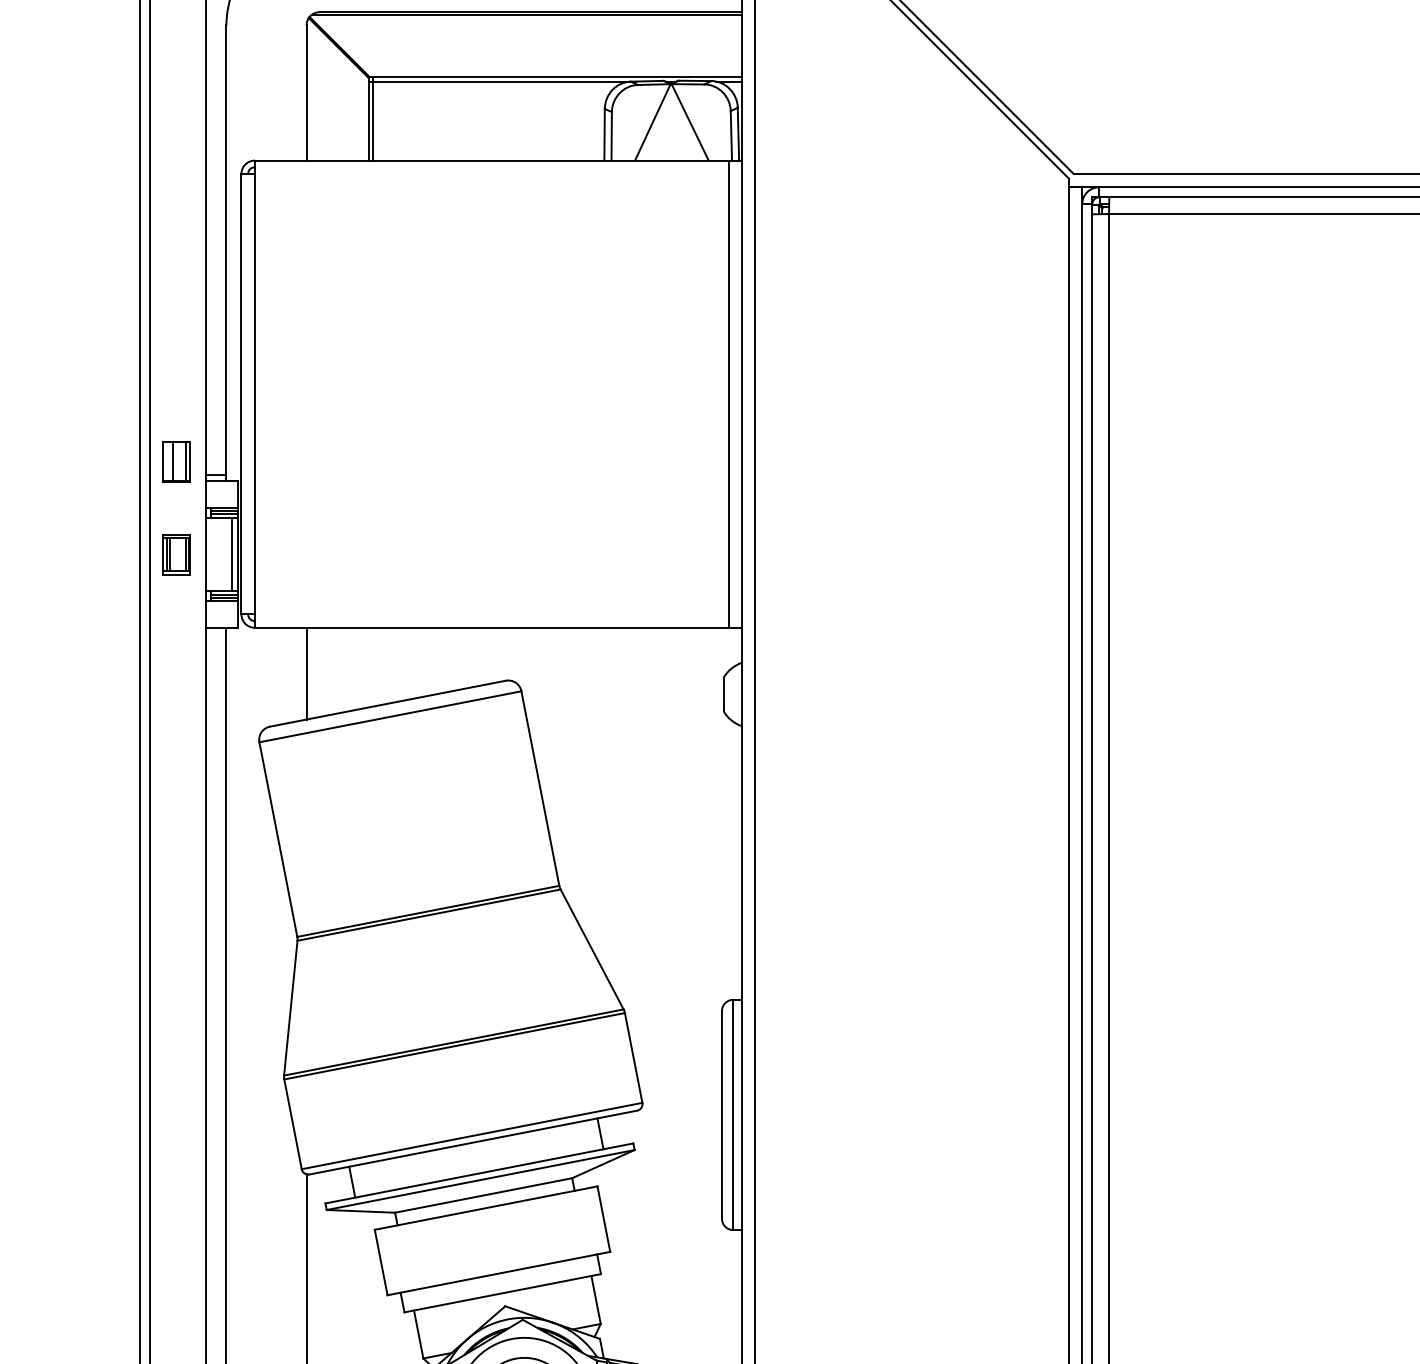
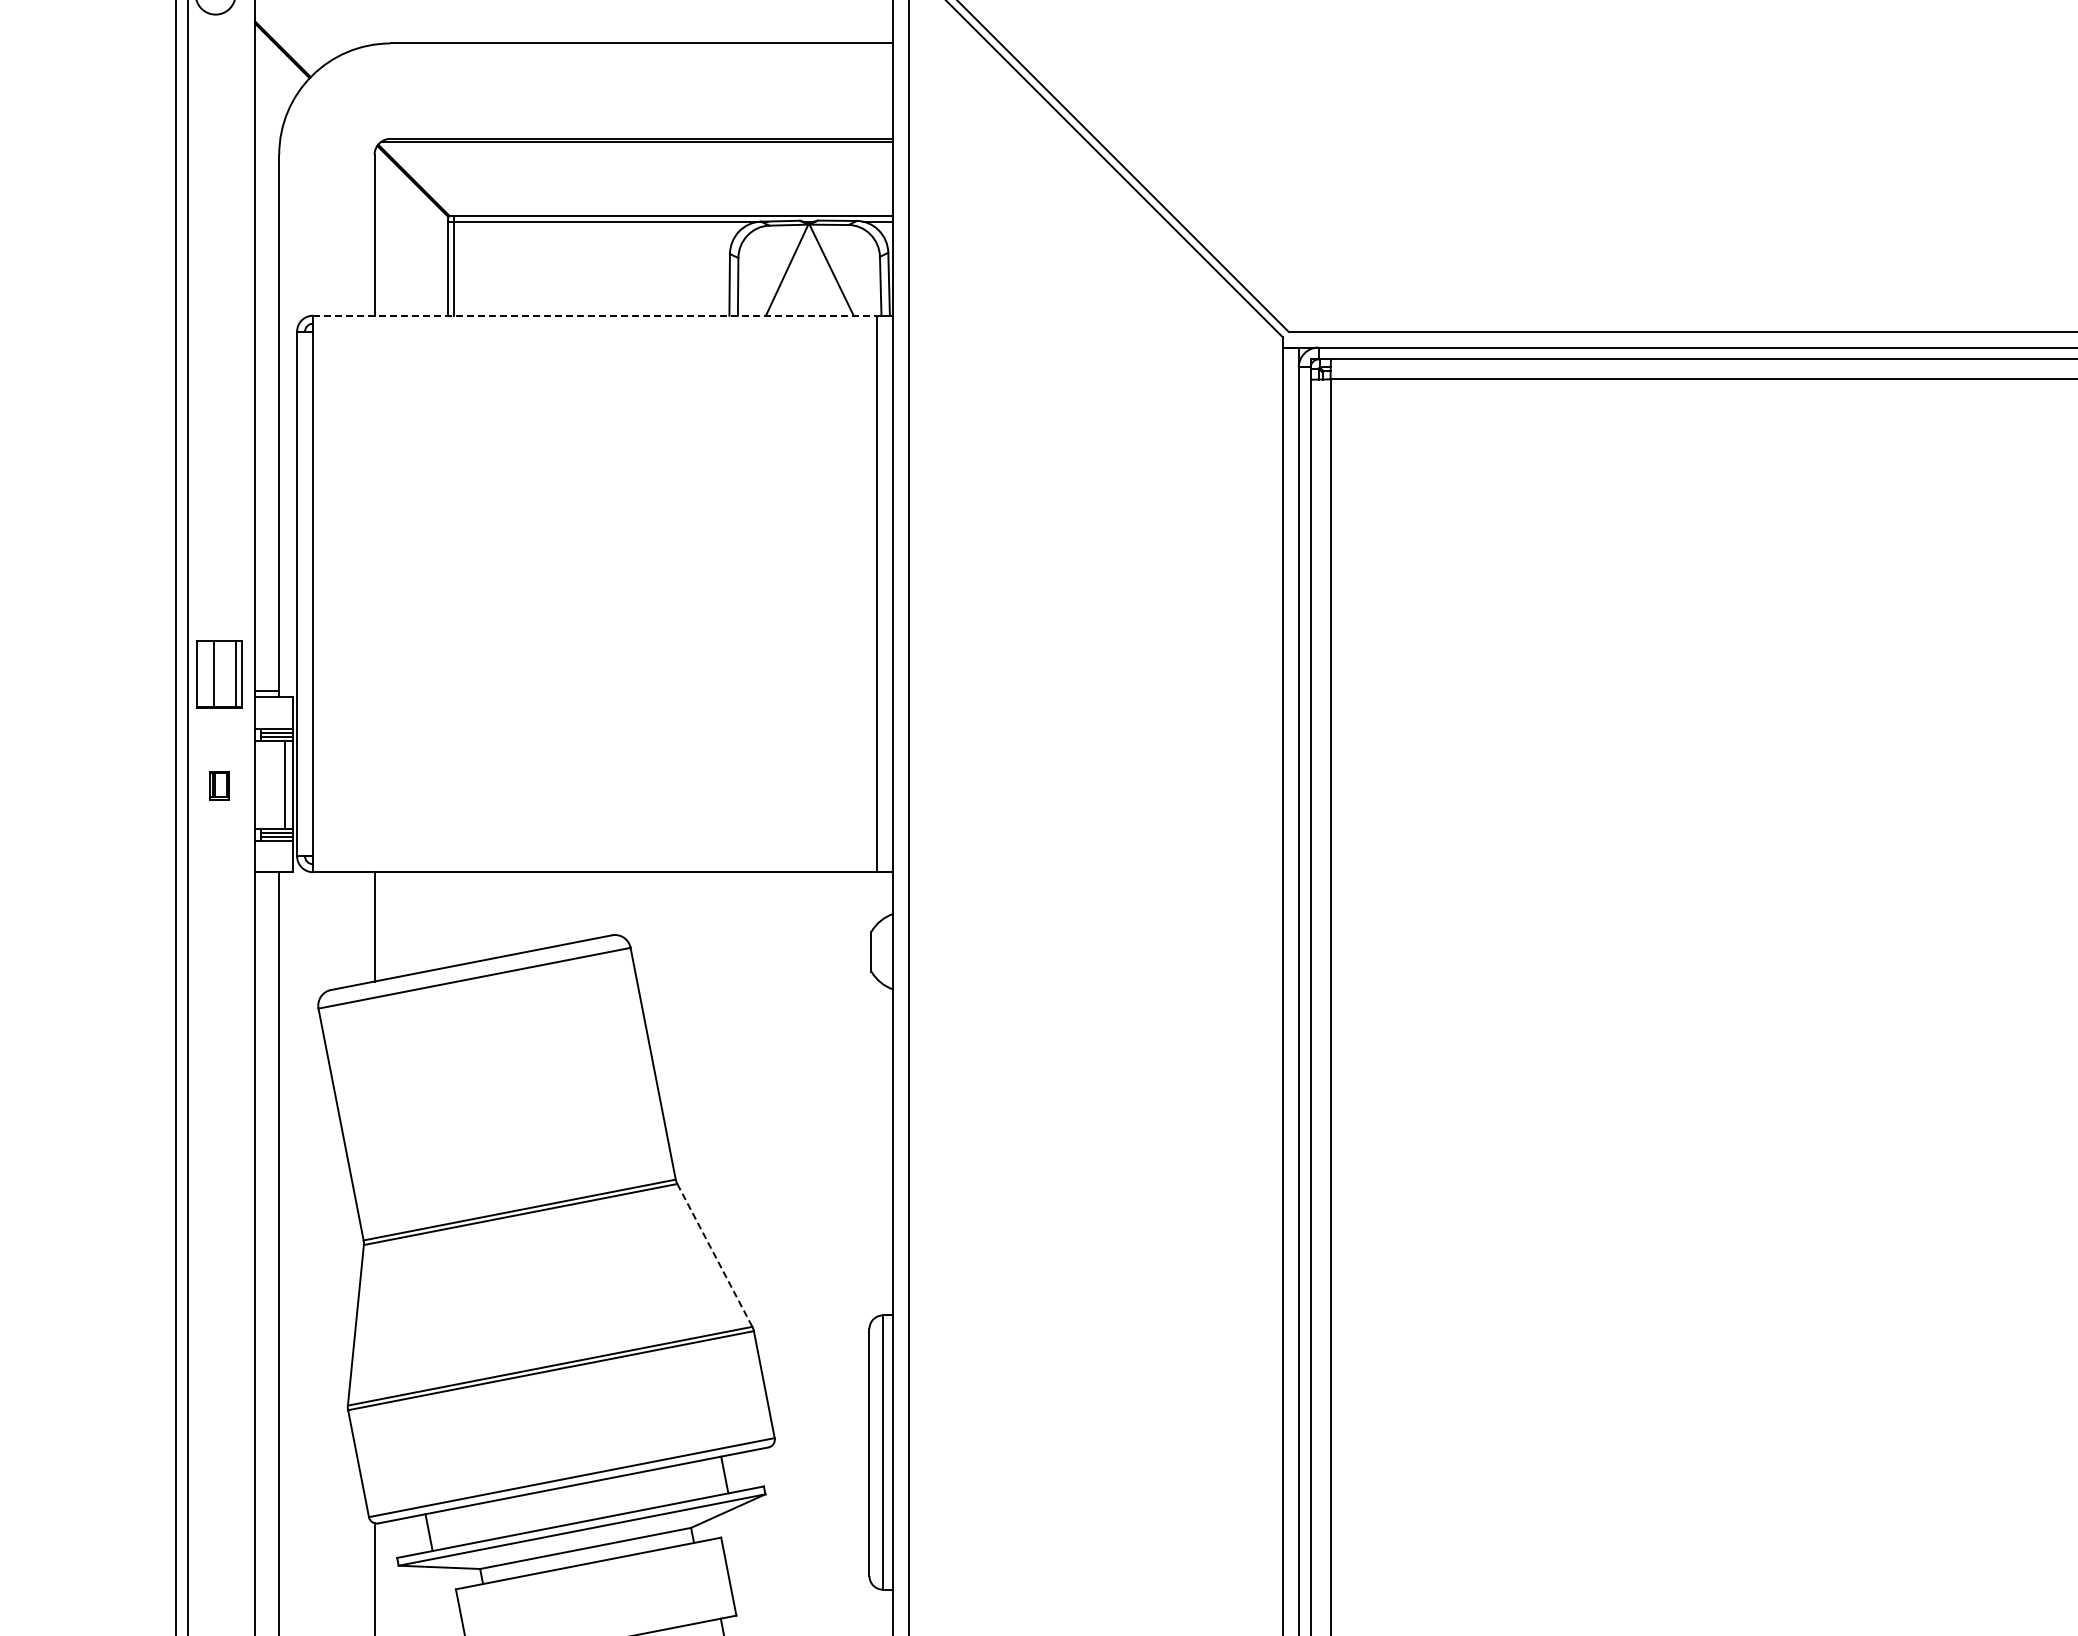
line: (491, 160) -> (595, 315), solid -> dashed
part: (176, 461) -> (219, 674), size x1.4
part: (176, 554) -> (219, 785), size x0.6
line: (591, 949) -> (714, 1255), solid -> dashed

